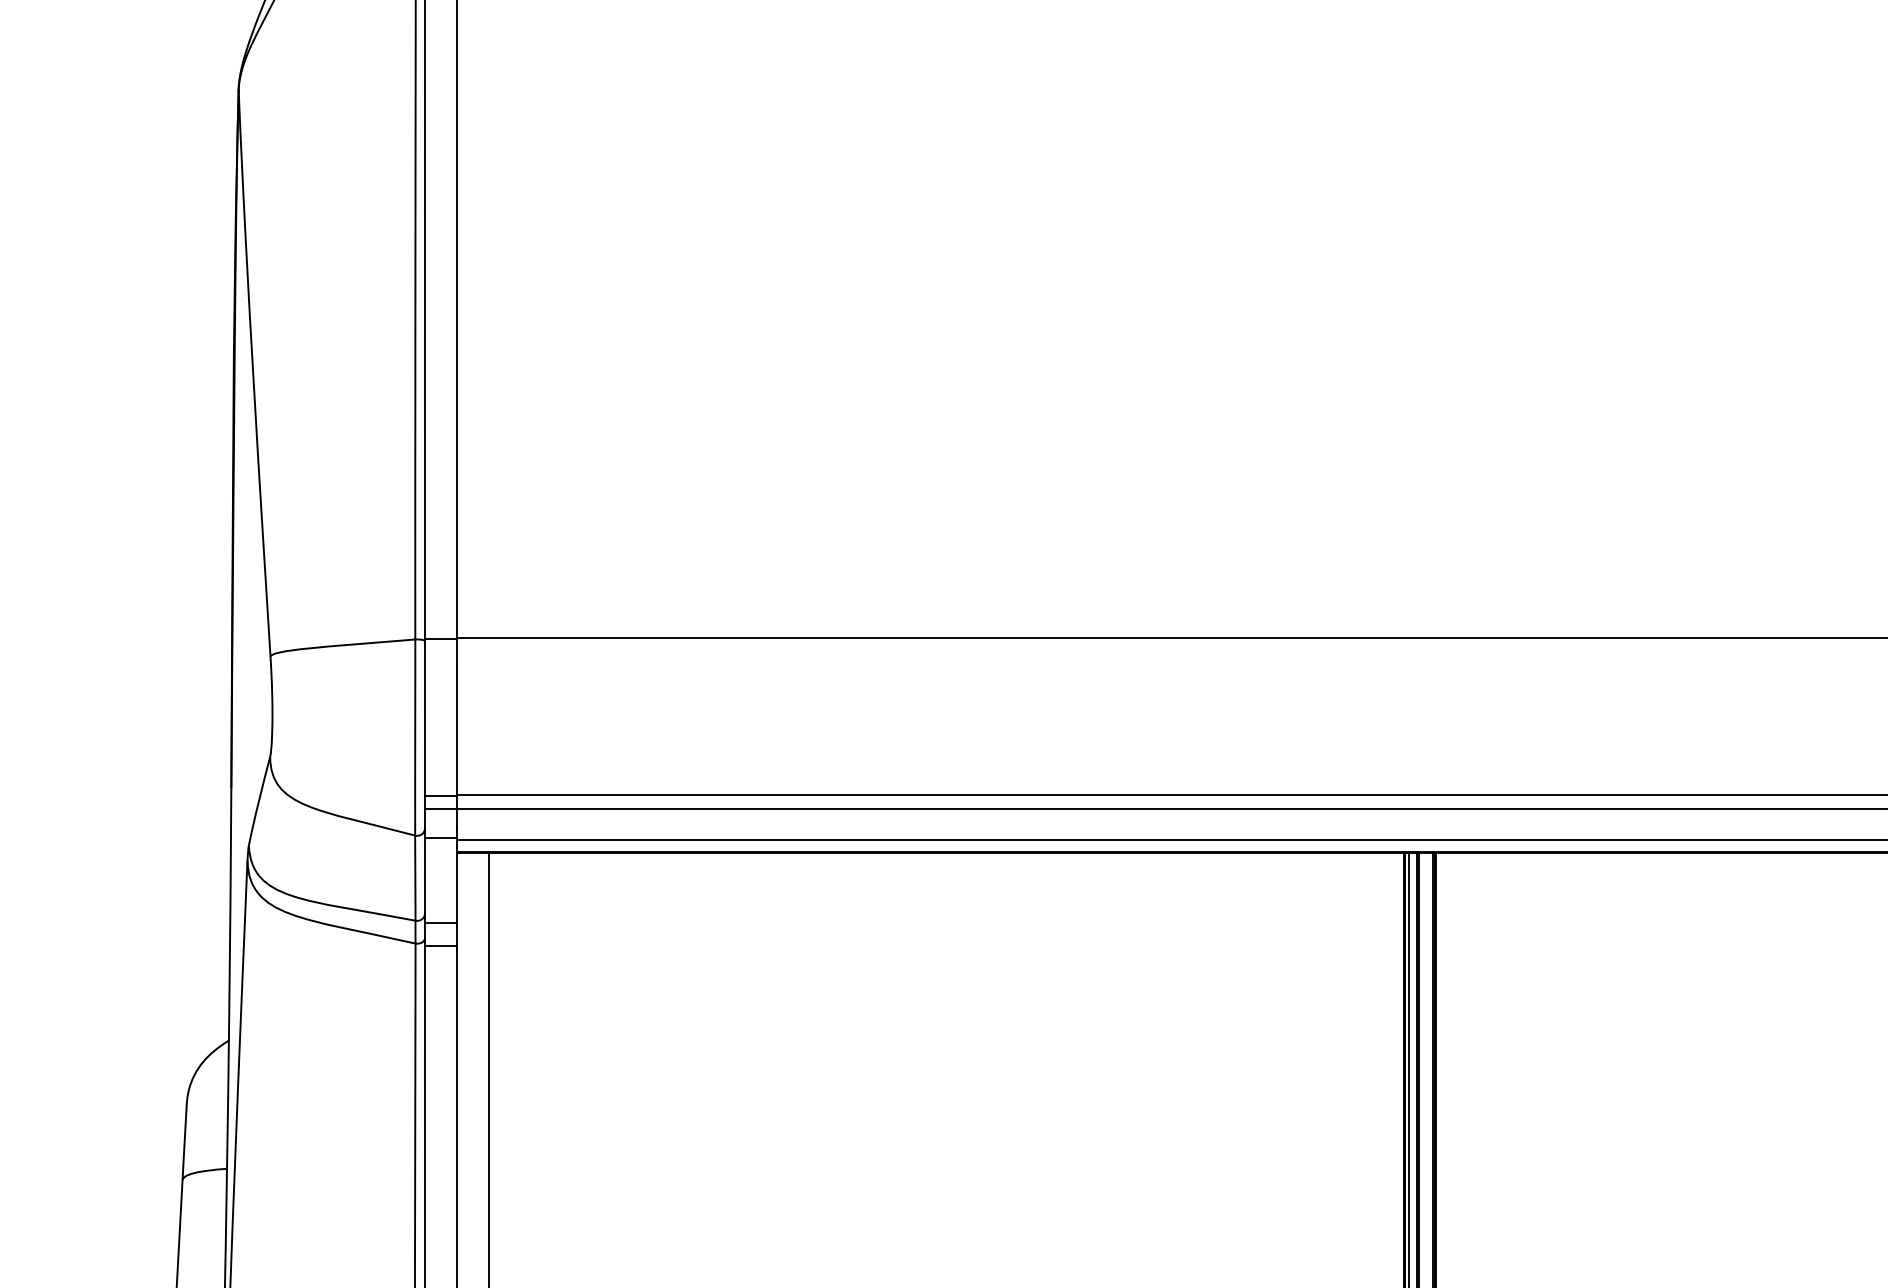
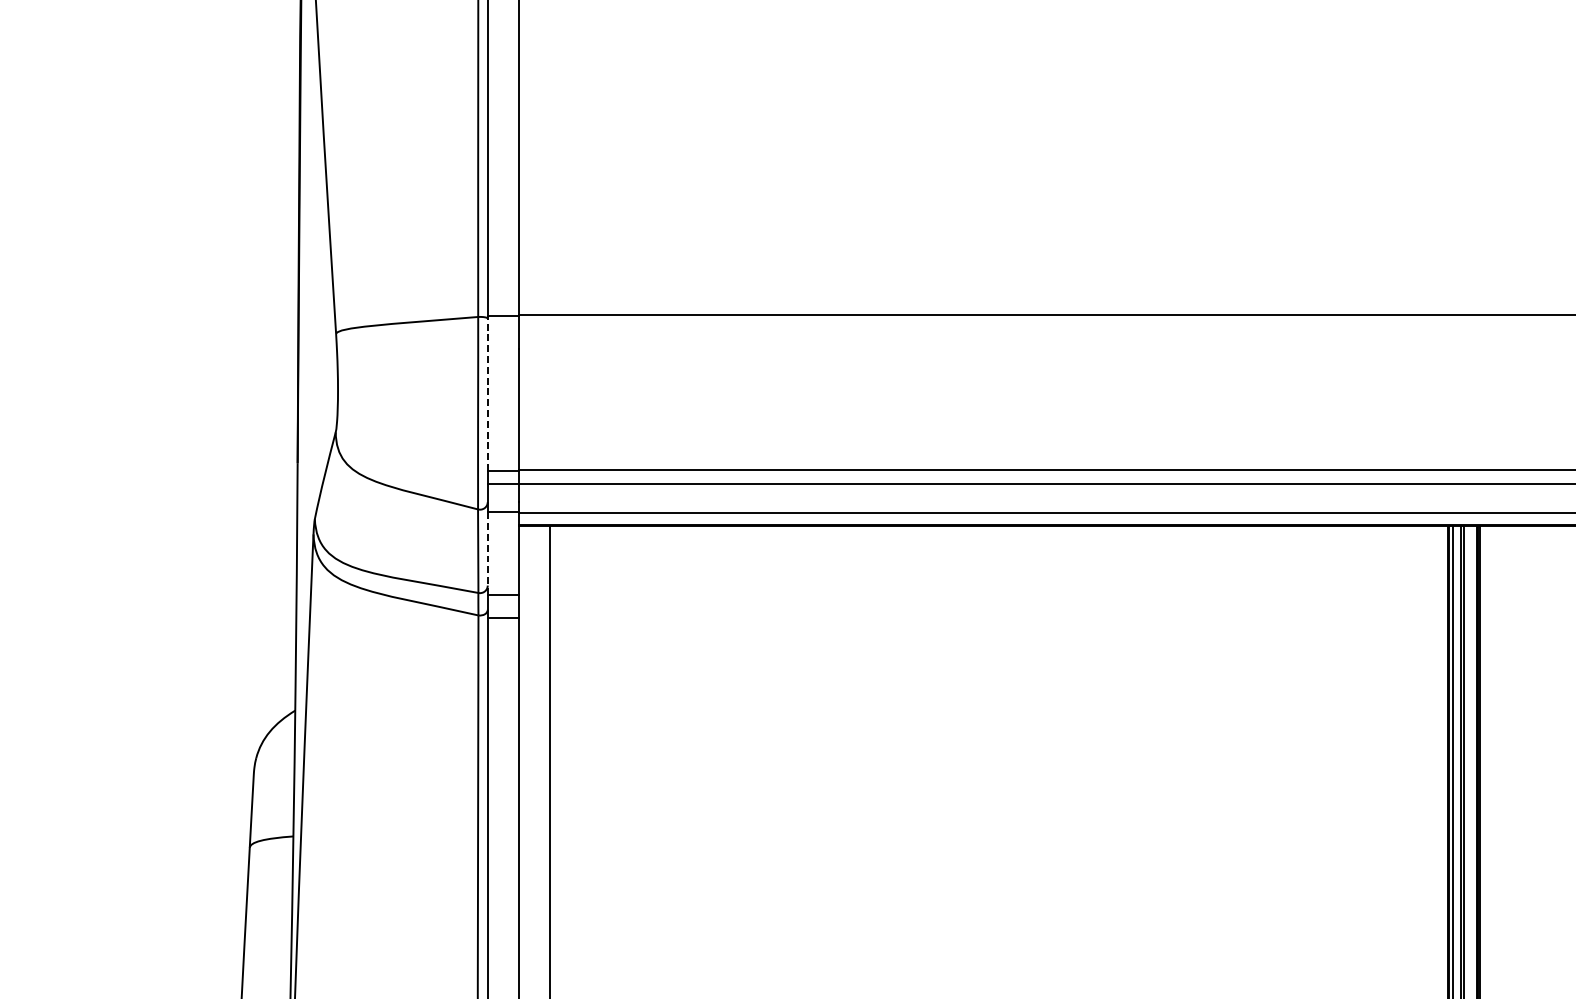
line: (425, 717) -> (488, 393), solid -> dashed
line: (425, 879) -> (488, 552), solid -> dashed

